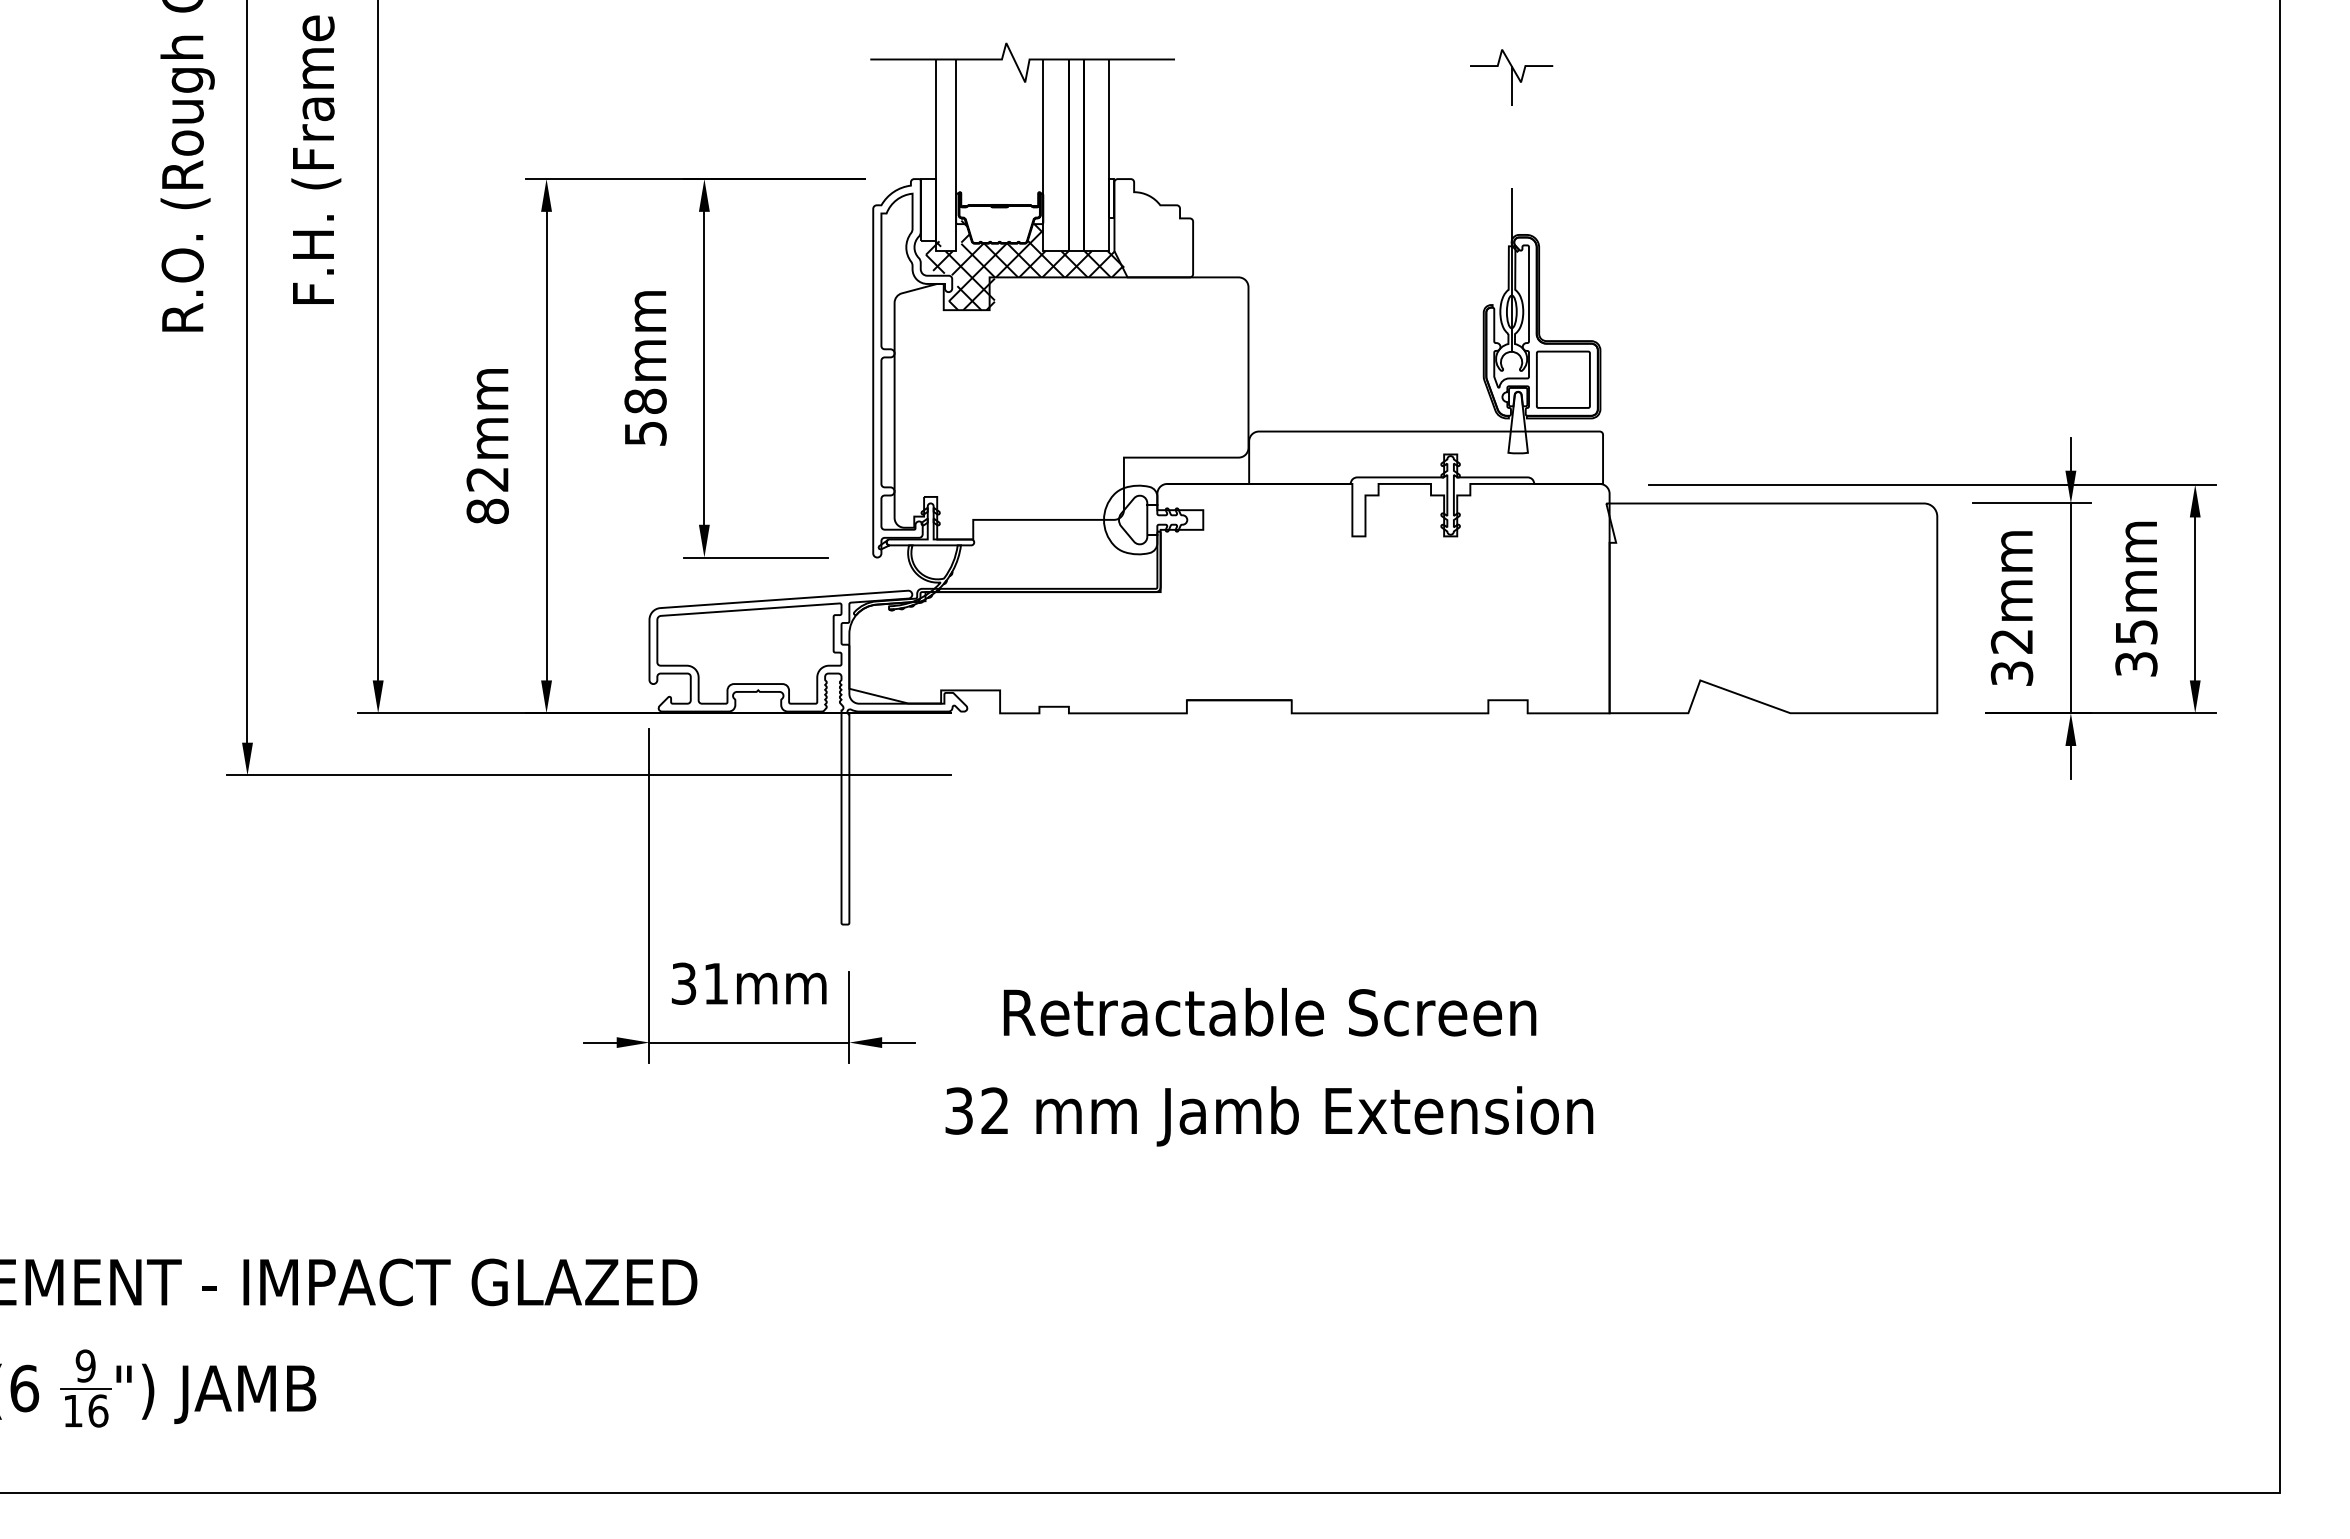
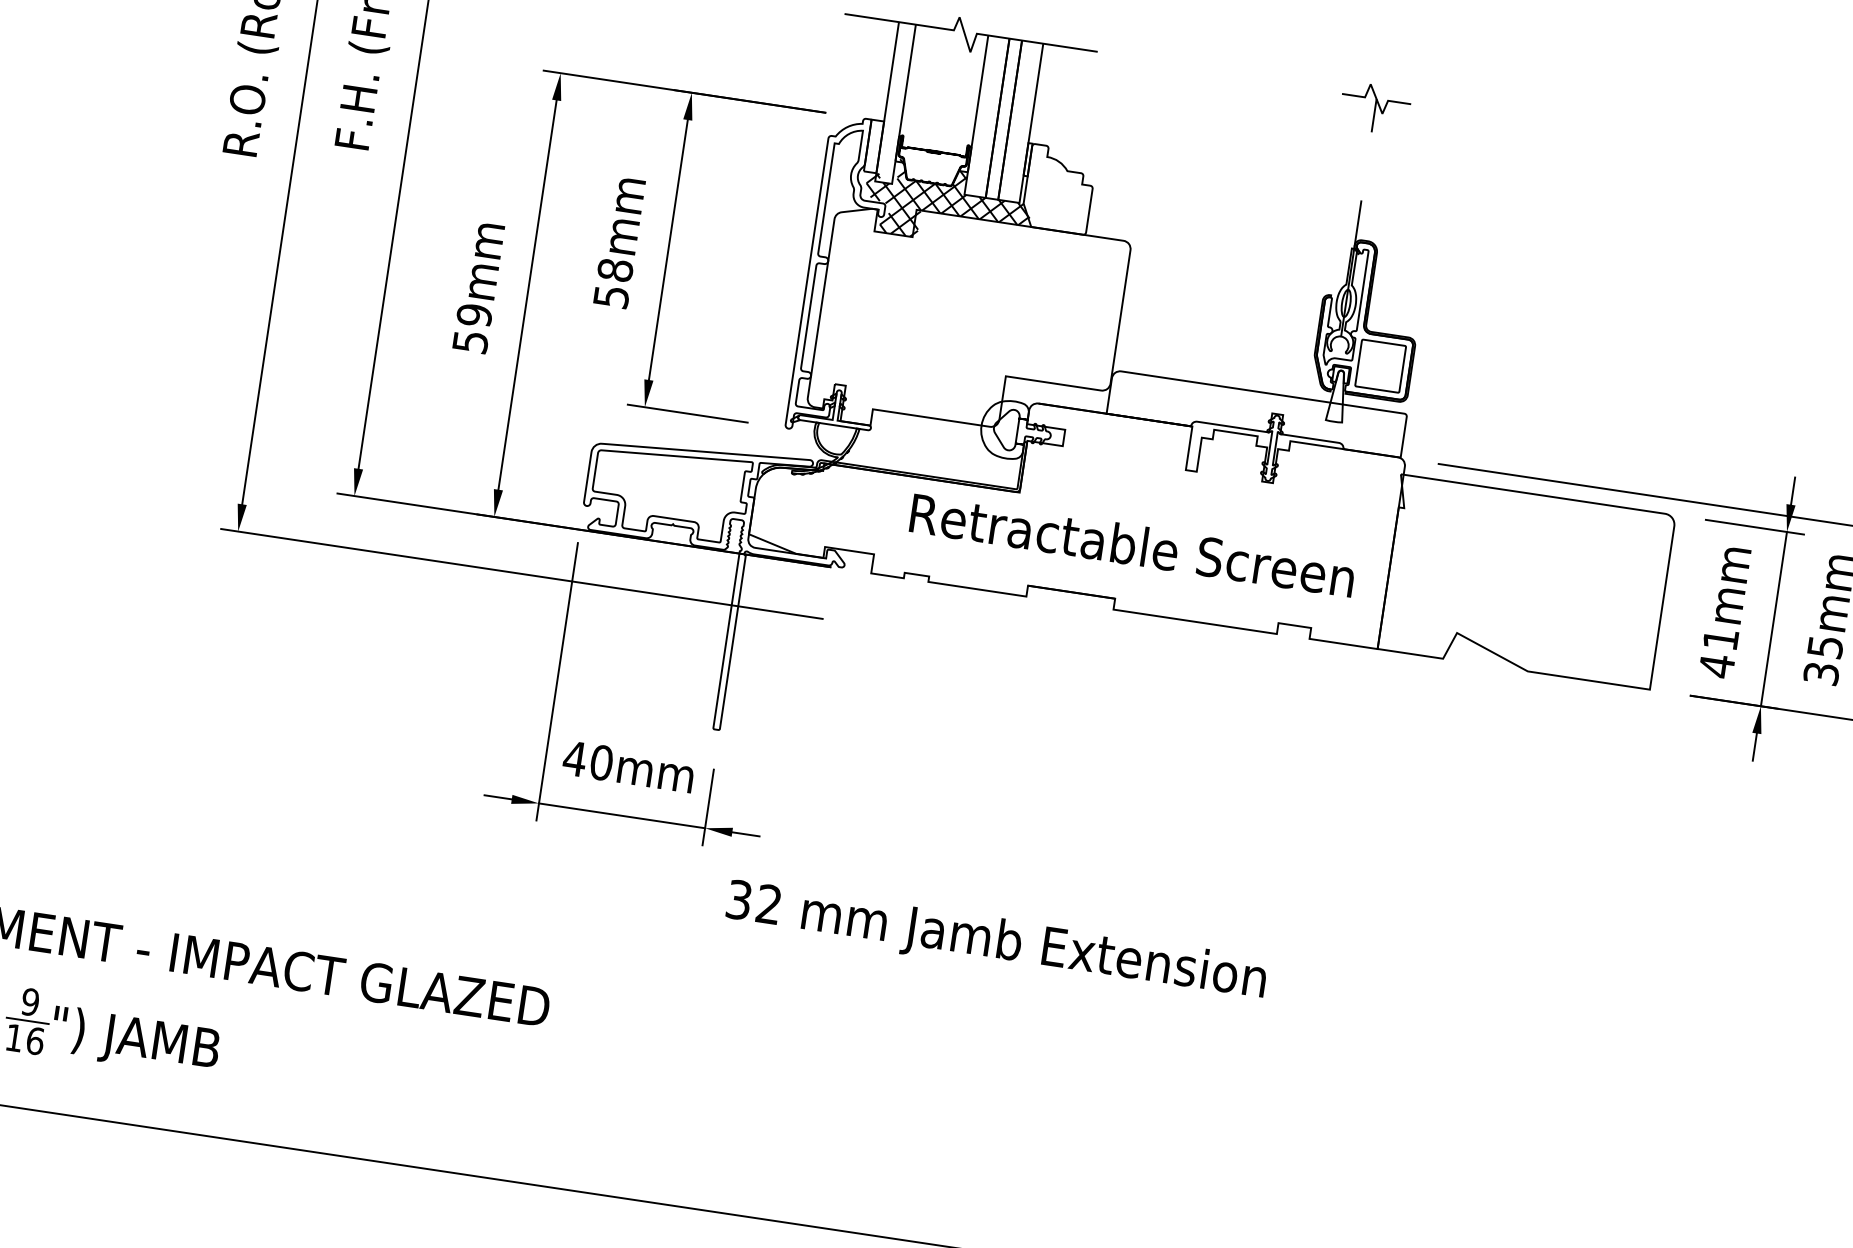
text: (487, 495) -> (472, 328), 82mm -> 59mm
text: (2011, 658) -> (1718, 653), 32mm -> 41mm
text: (699, 983) -> (587, 760), 31mm -> 40mm
text: (1269, 1012) -> (1132, 545), moved
text: (1269, 1116) -> (996, 943), moved

